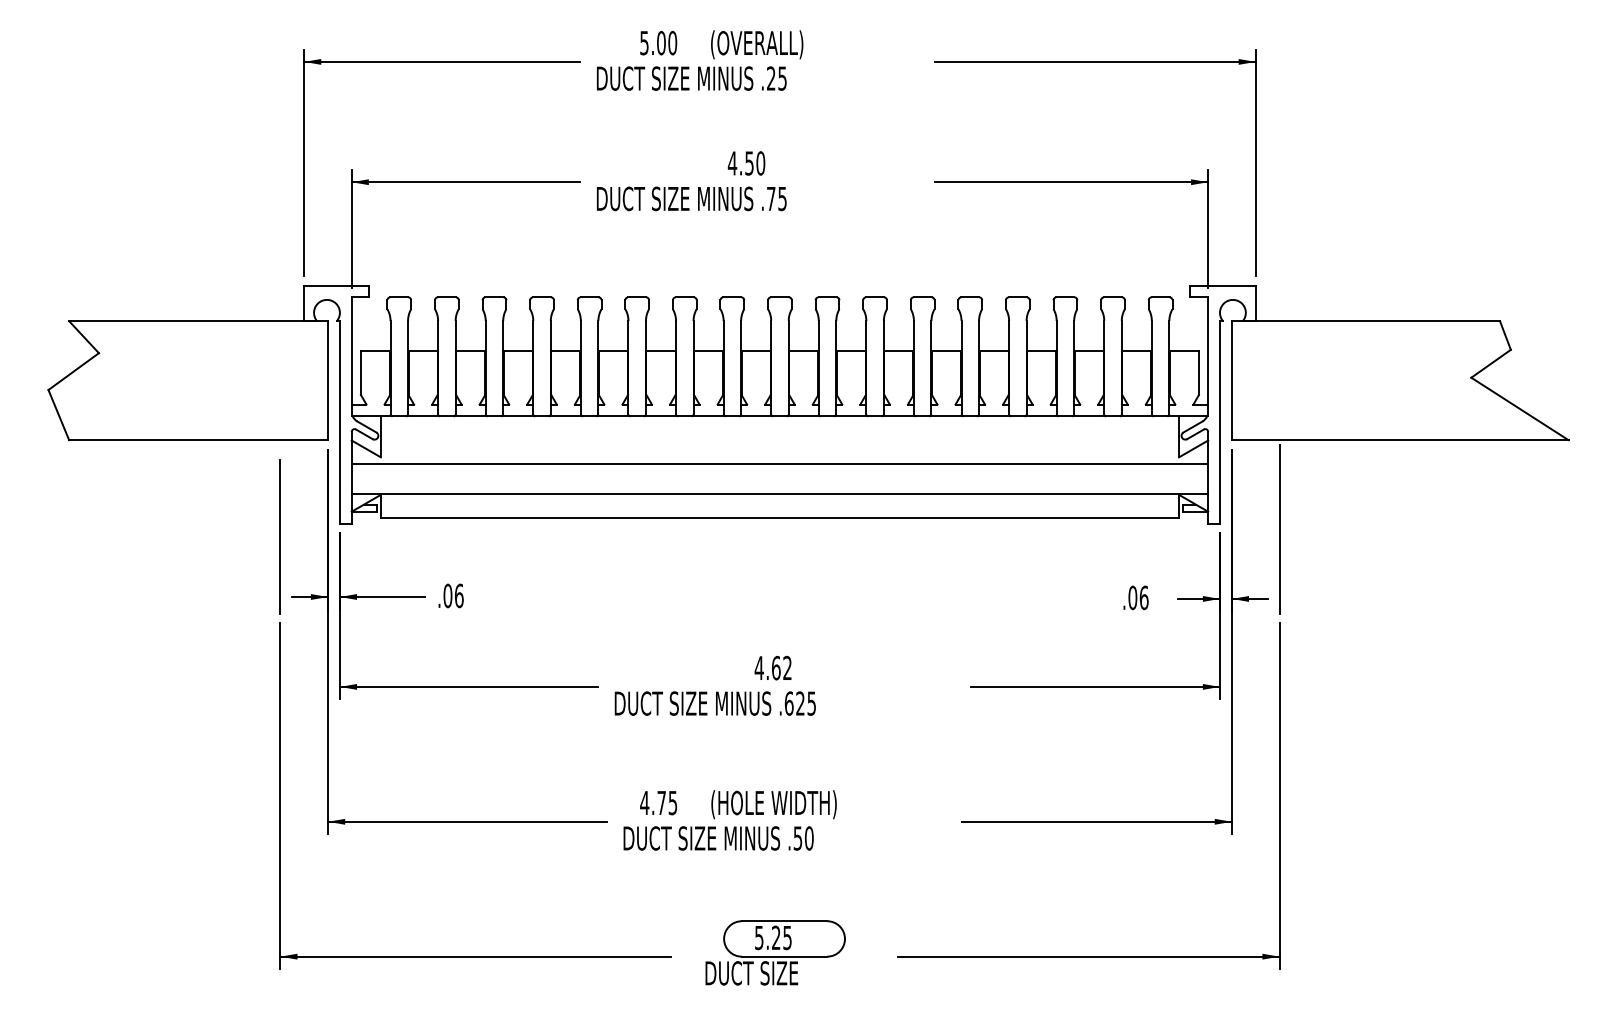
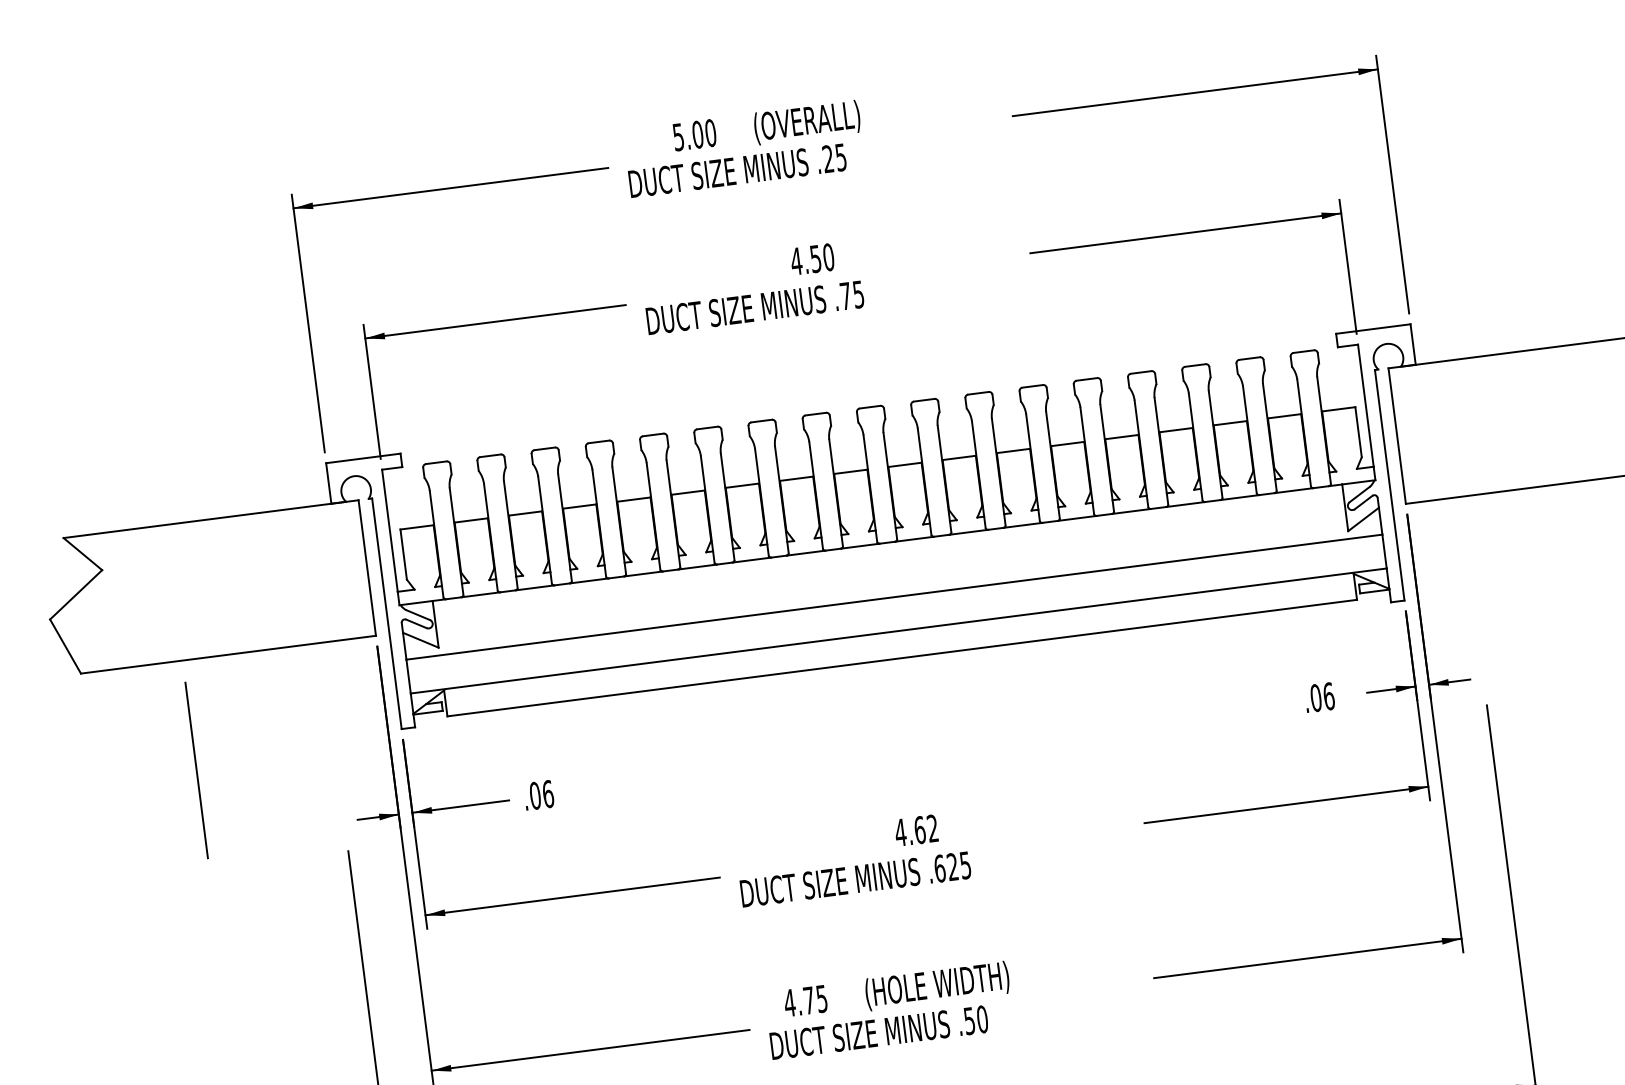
line: (1279, 528) -> (1473, 597), removed
line: (279, 536) -> (195, 770), moved

